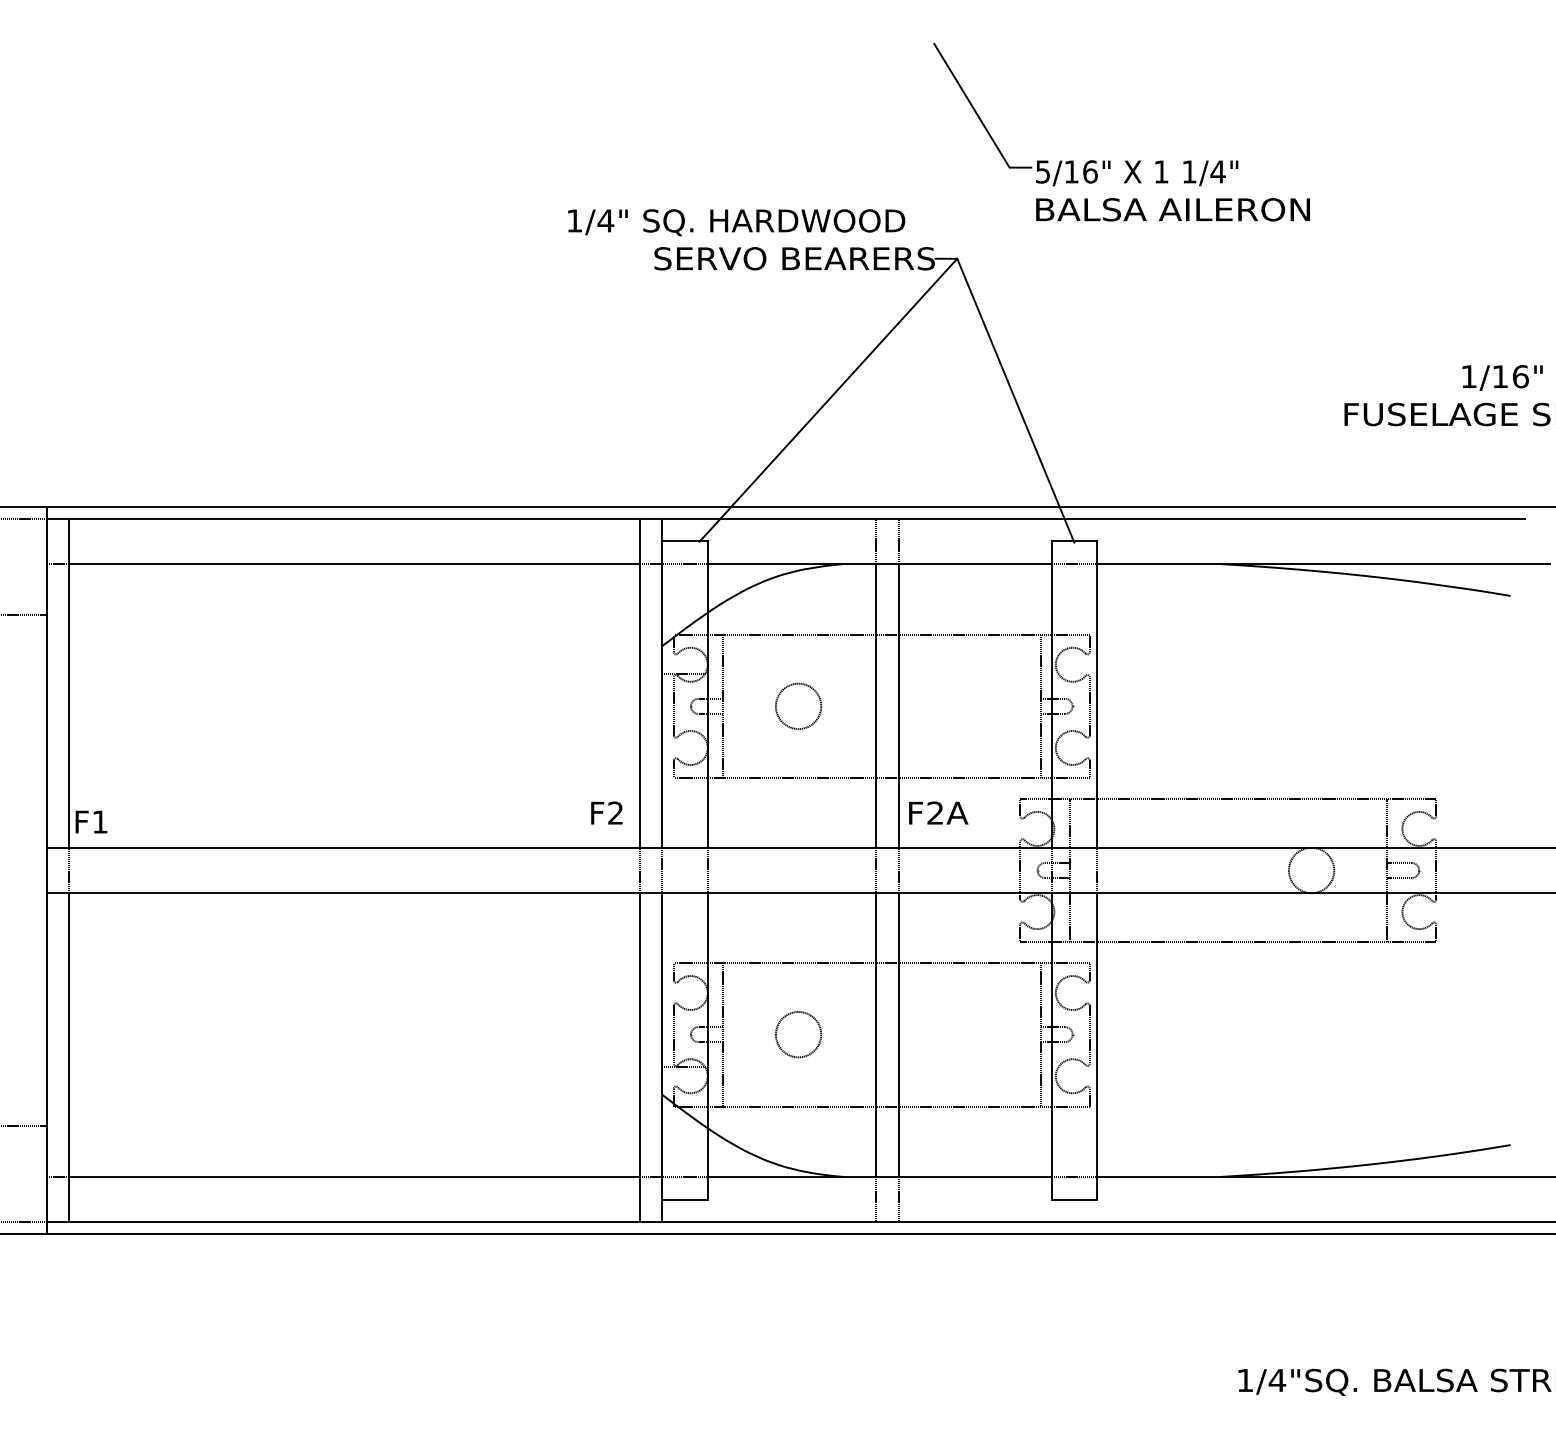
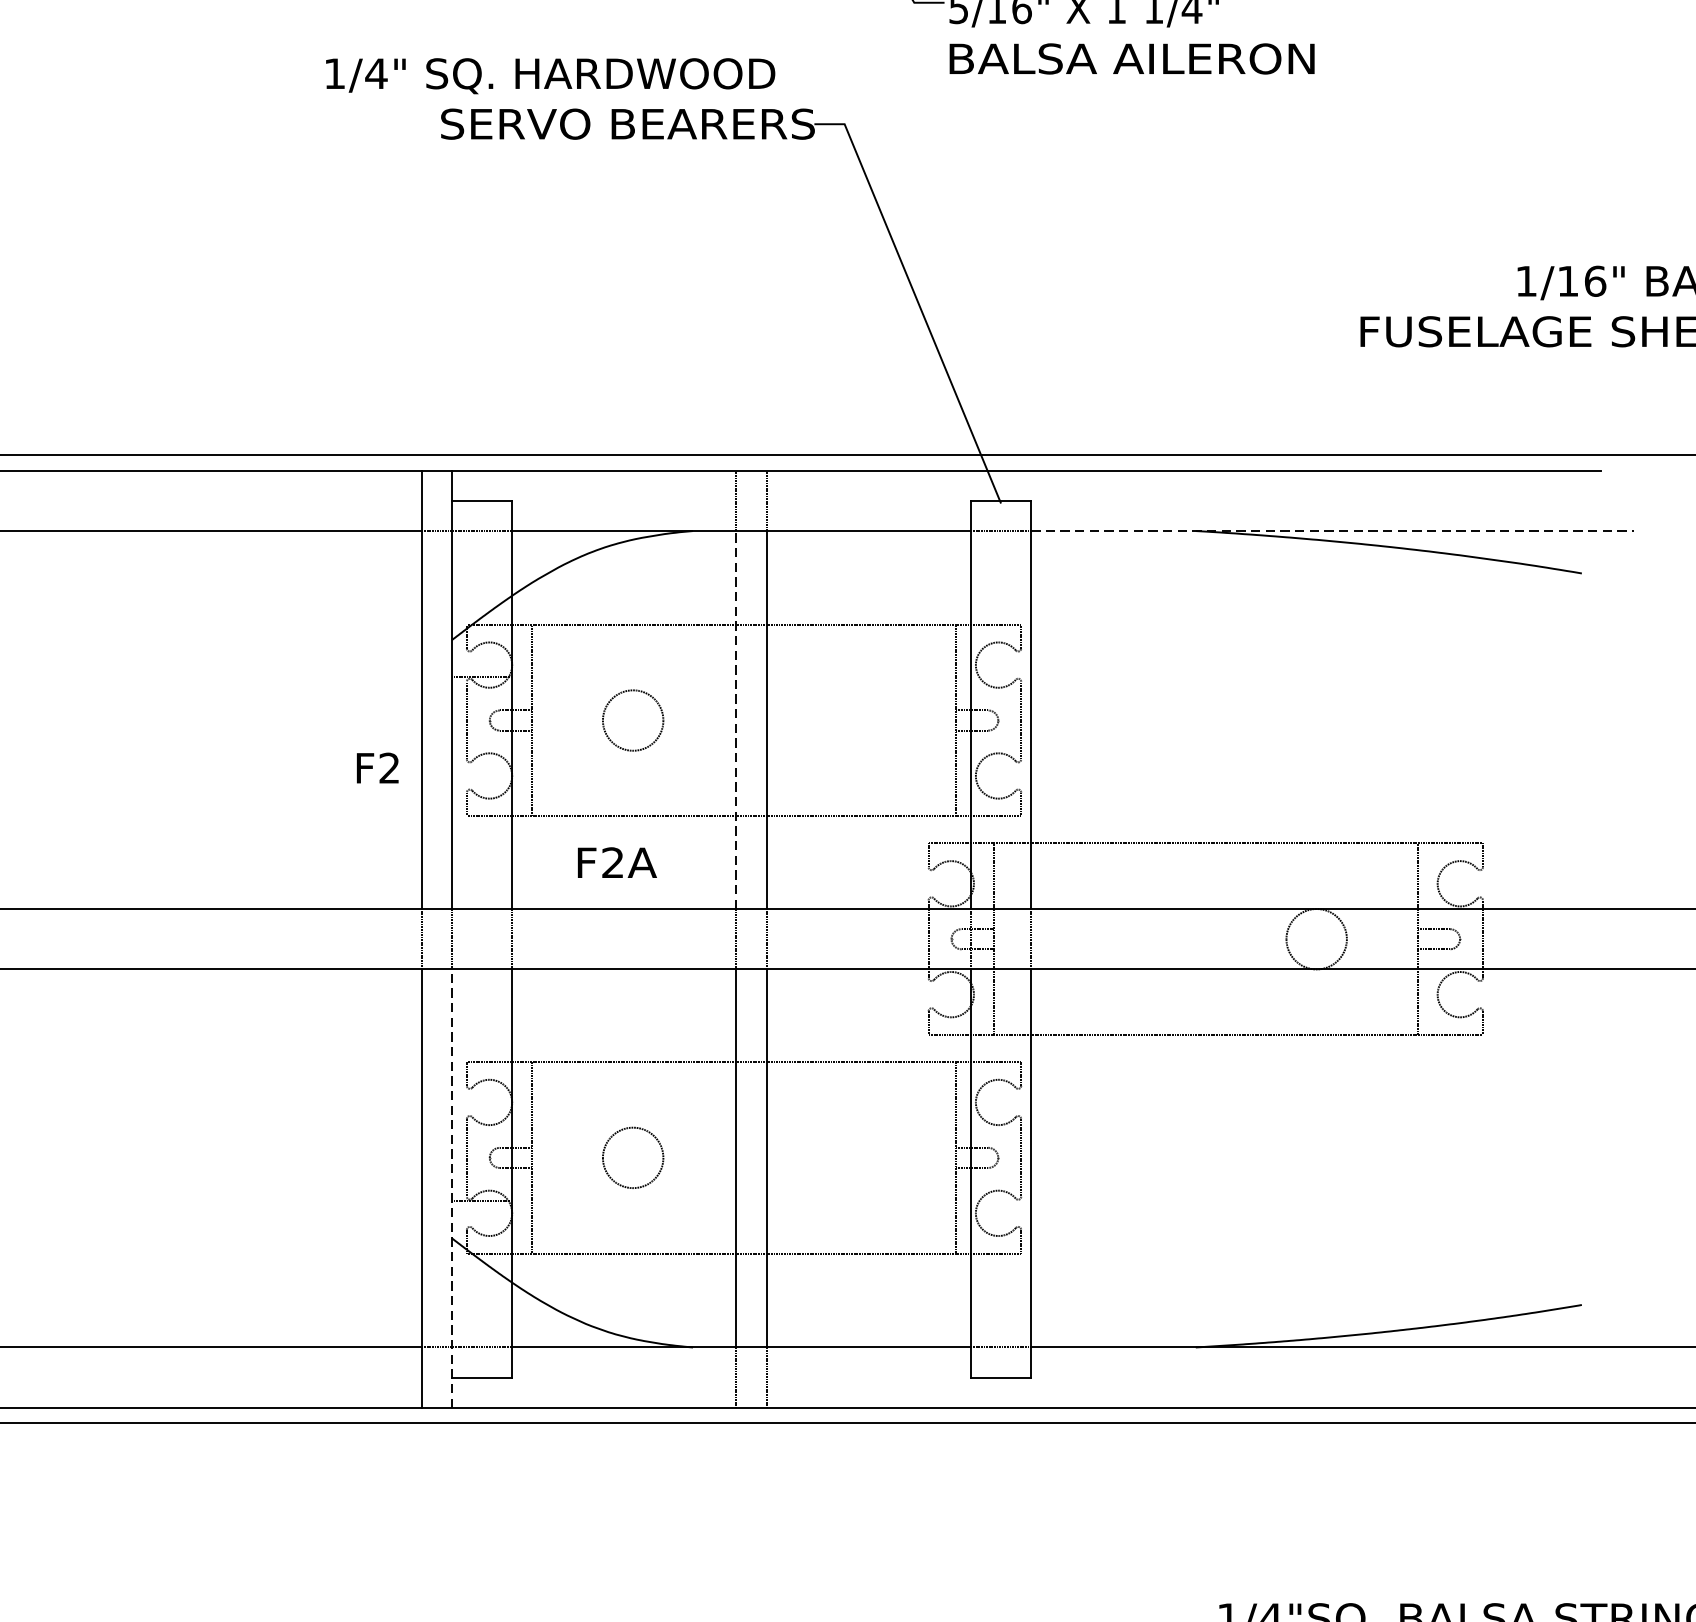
line: (828, 399) -> (673, 311), removed
line: (1324, 564) -> (1333, 531), solid -> dashed
line: (876, 705) -> (736, 719), solid -> dashed
text: (606, 812) -> (377, 767), moved
text: (938, 812) -> (617, 861), moved
line: (662, 1057) -> (451, 1188), solid -> dashed

